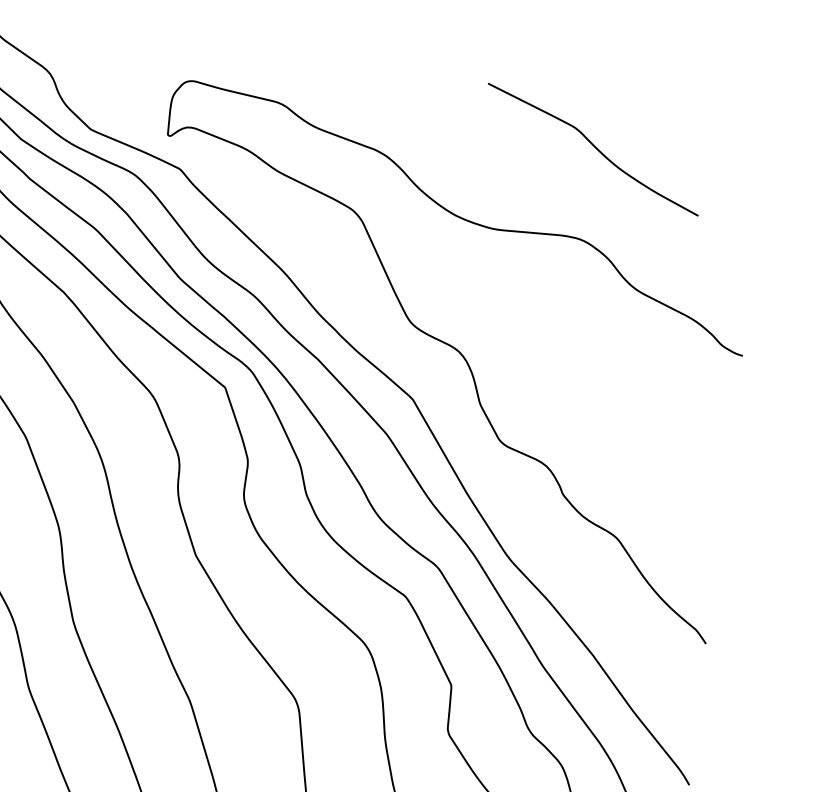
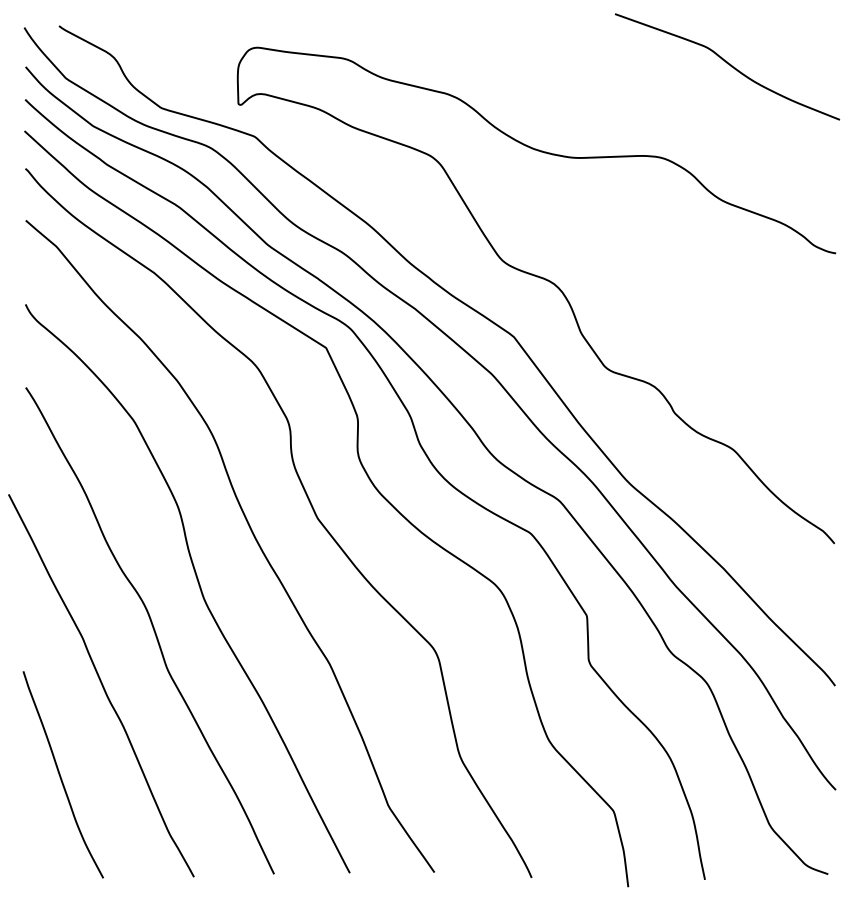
curve: (593, 147) -> (727, 64), moved

